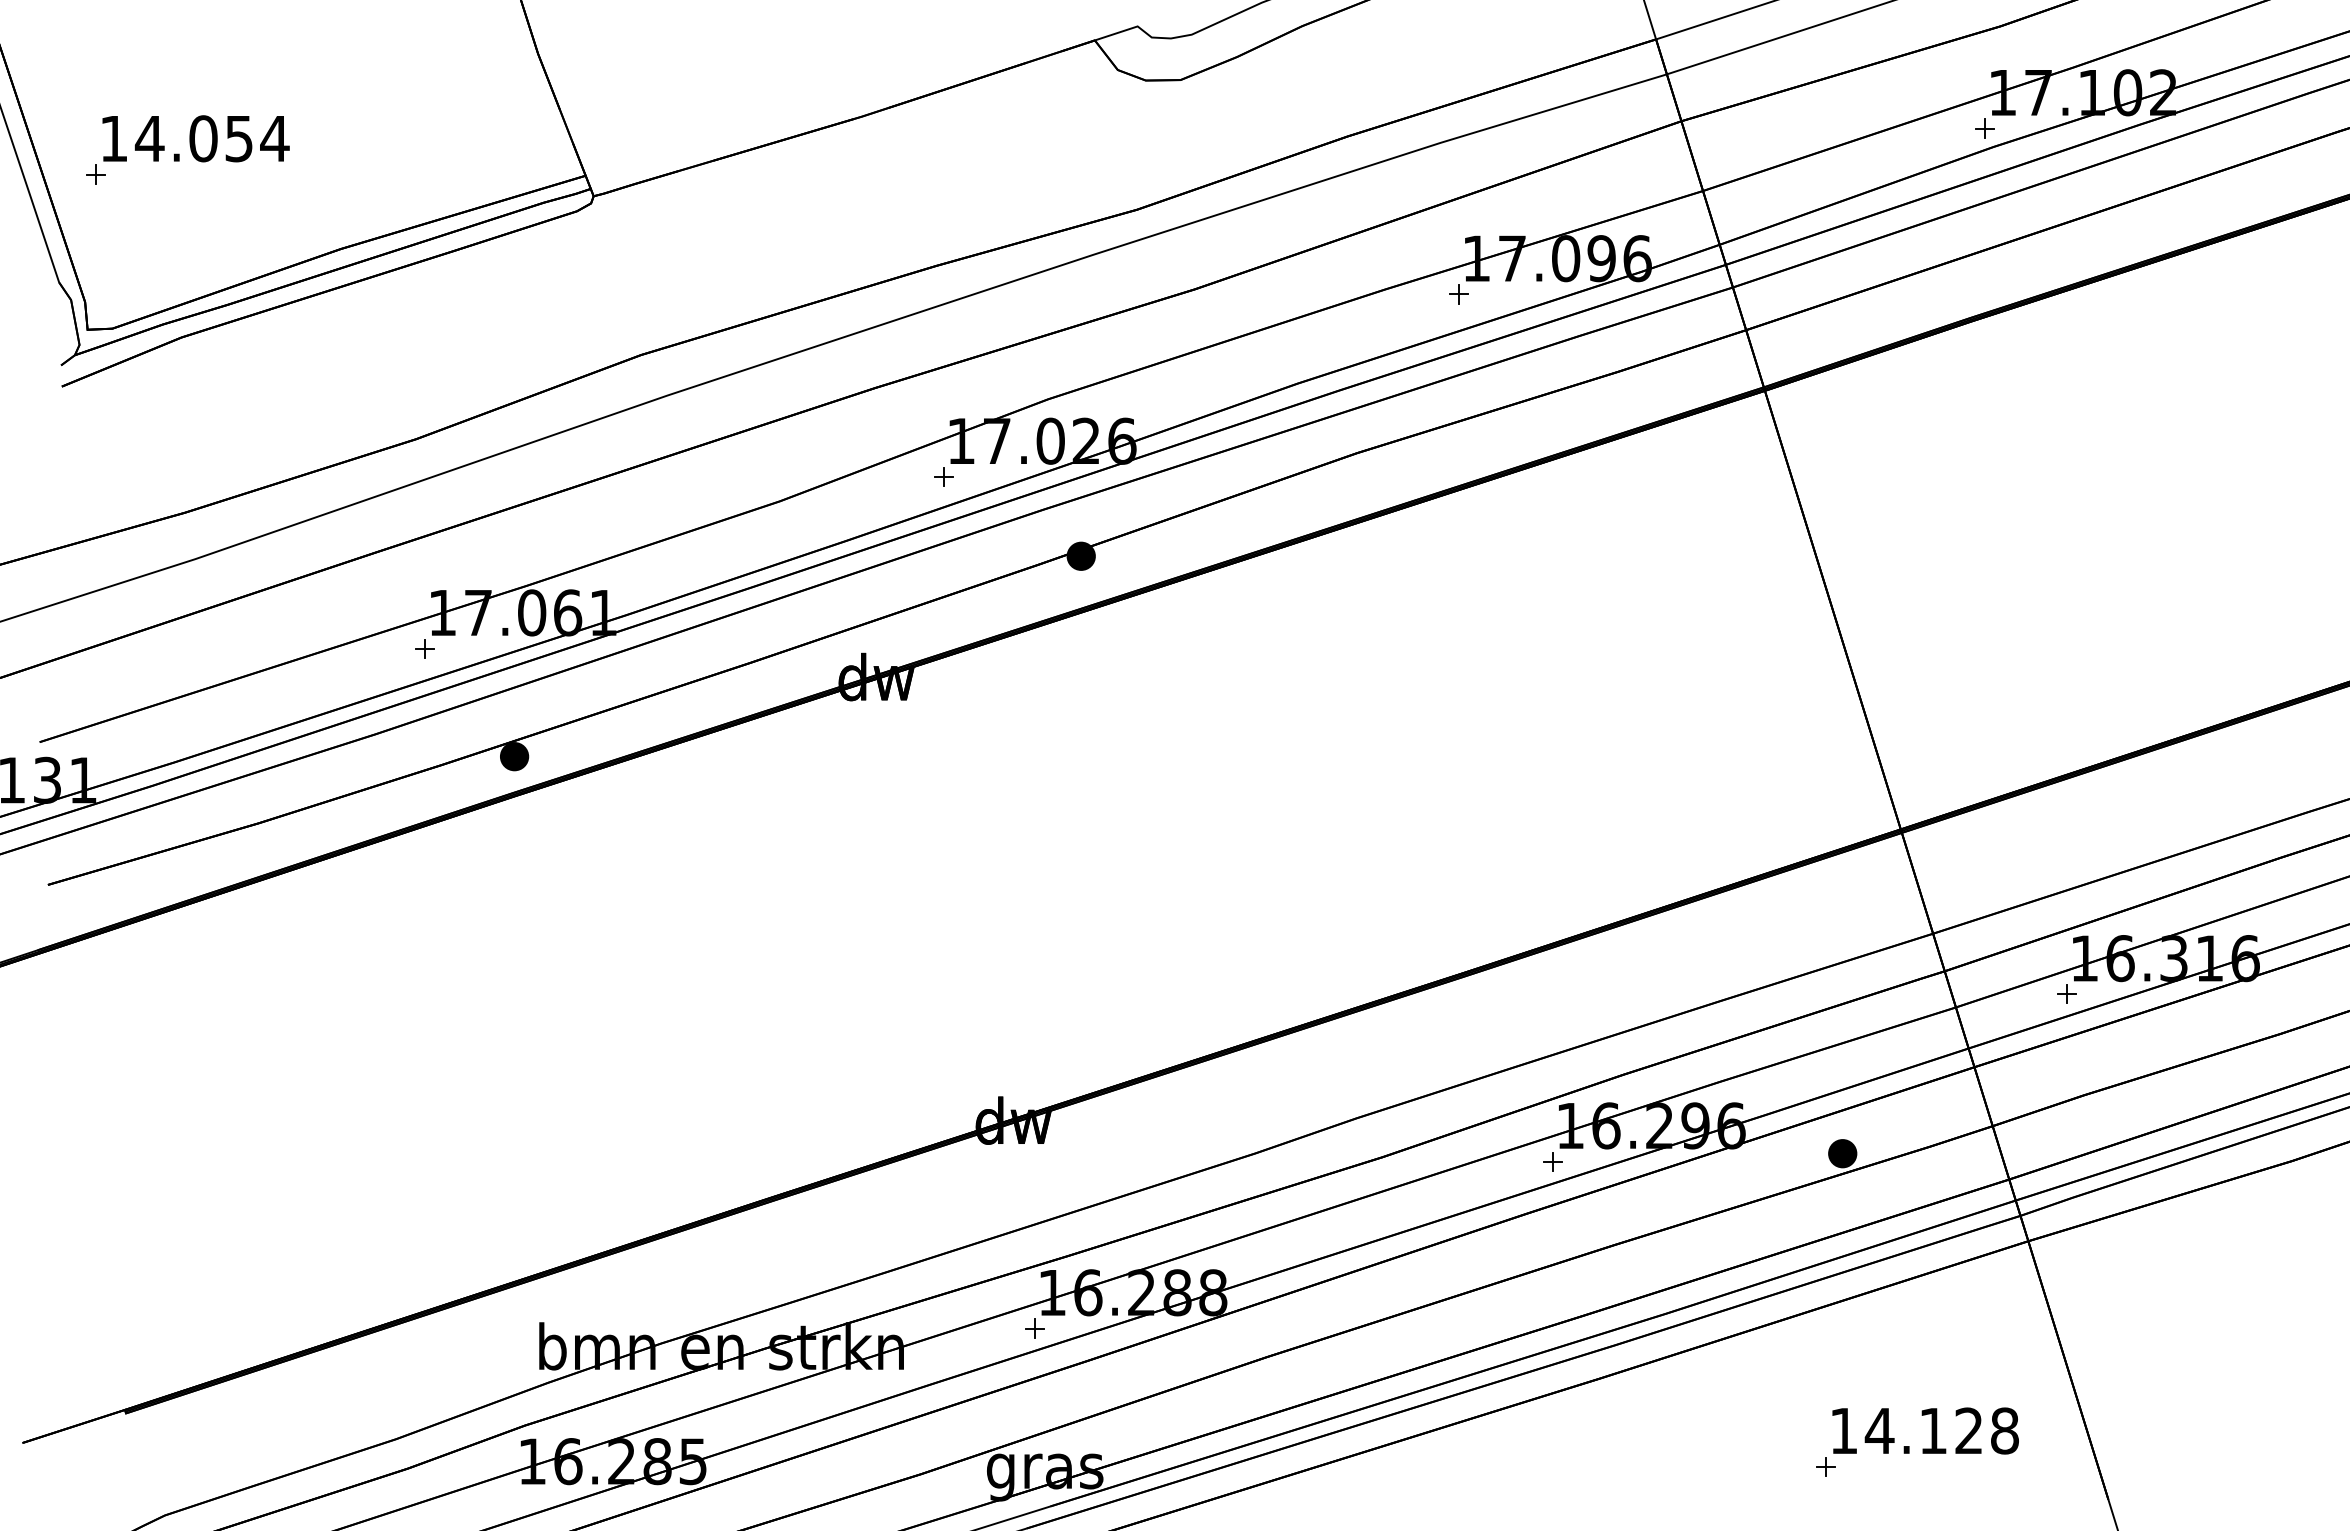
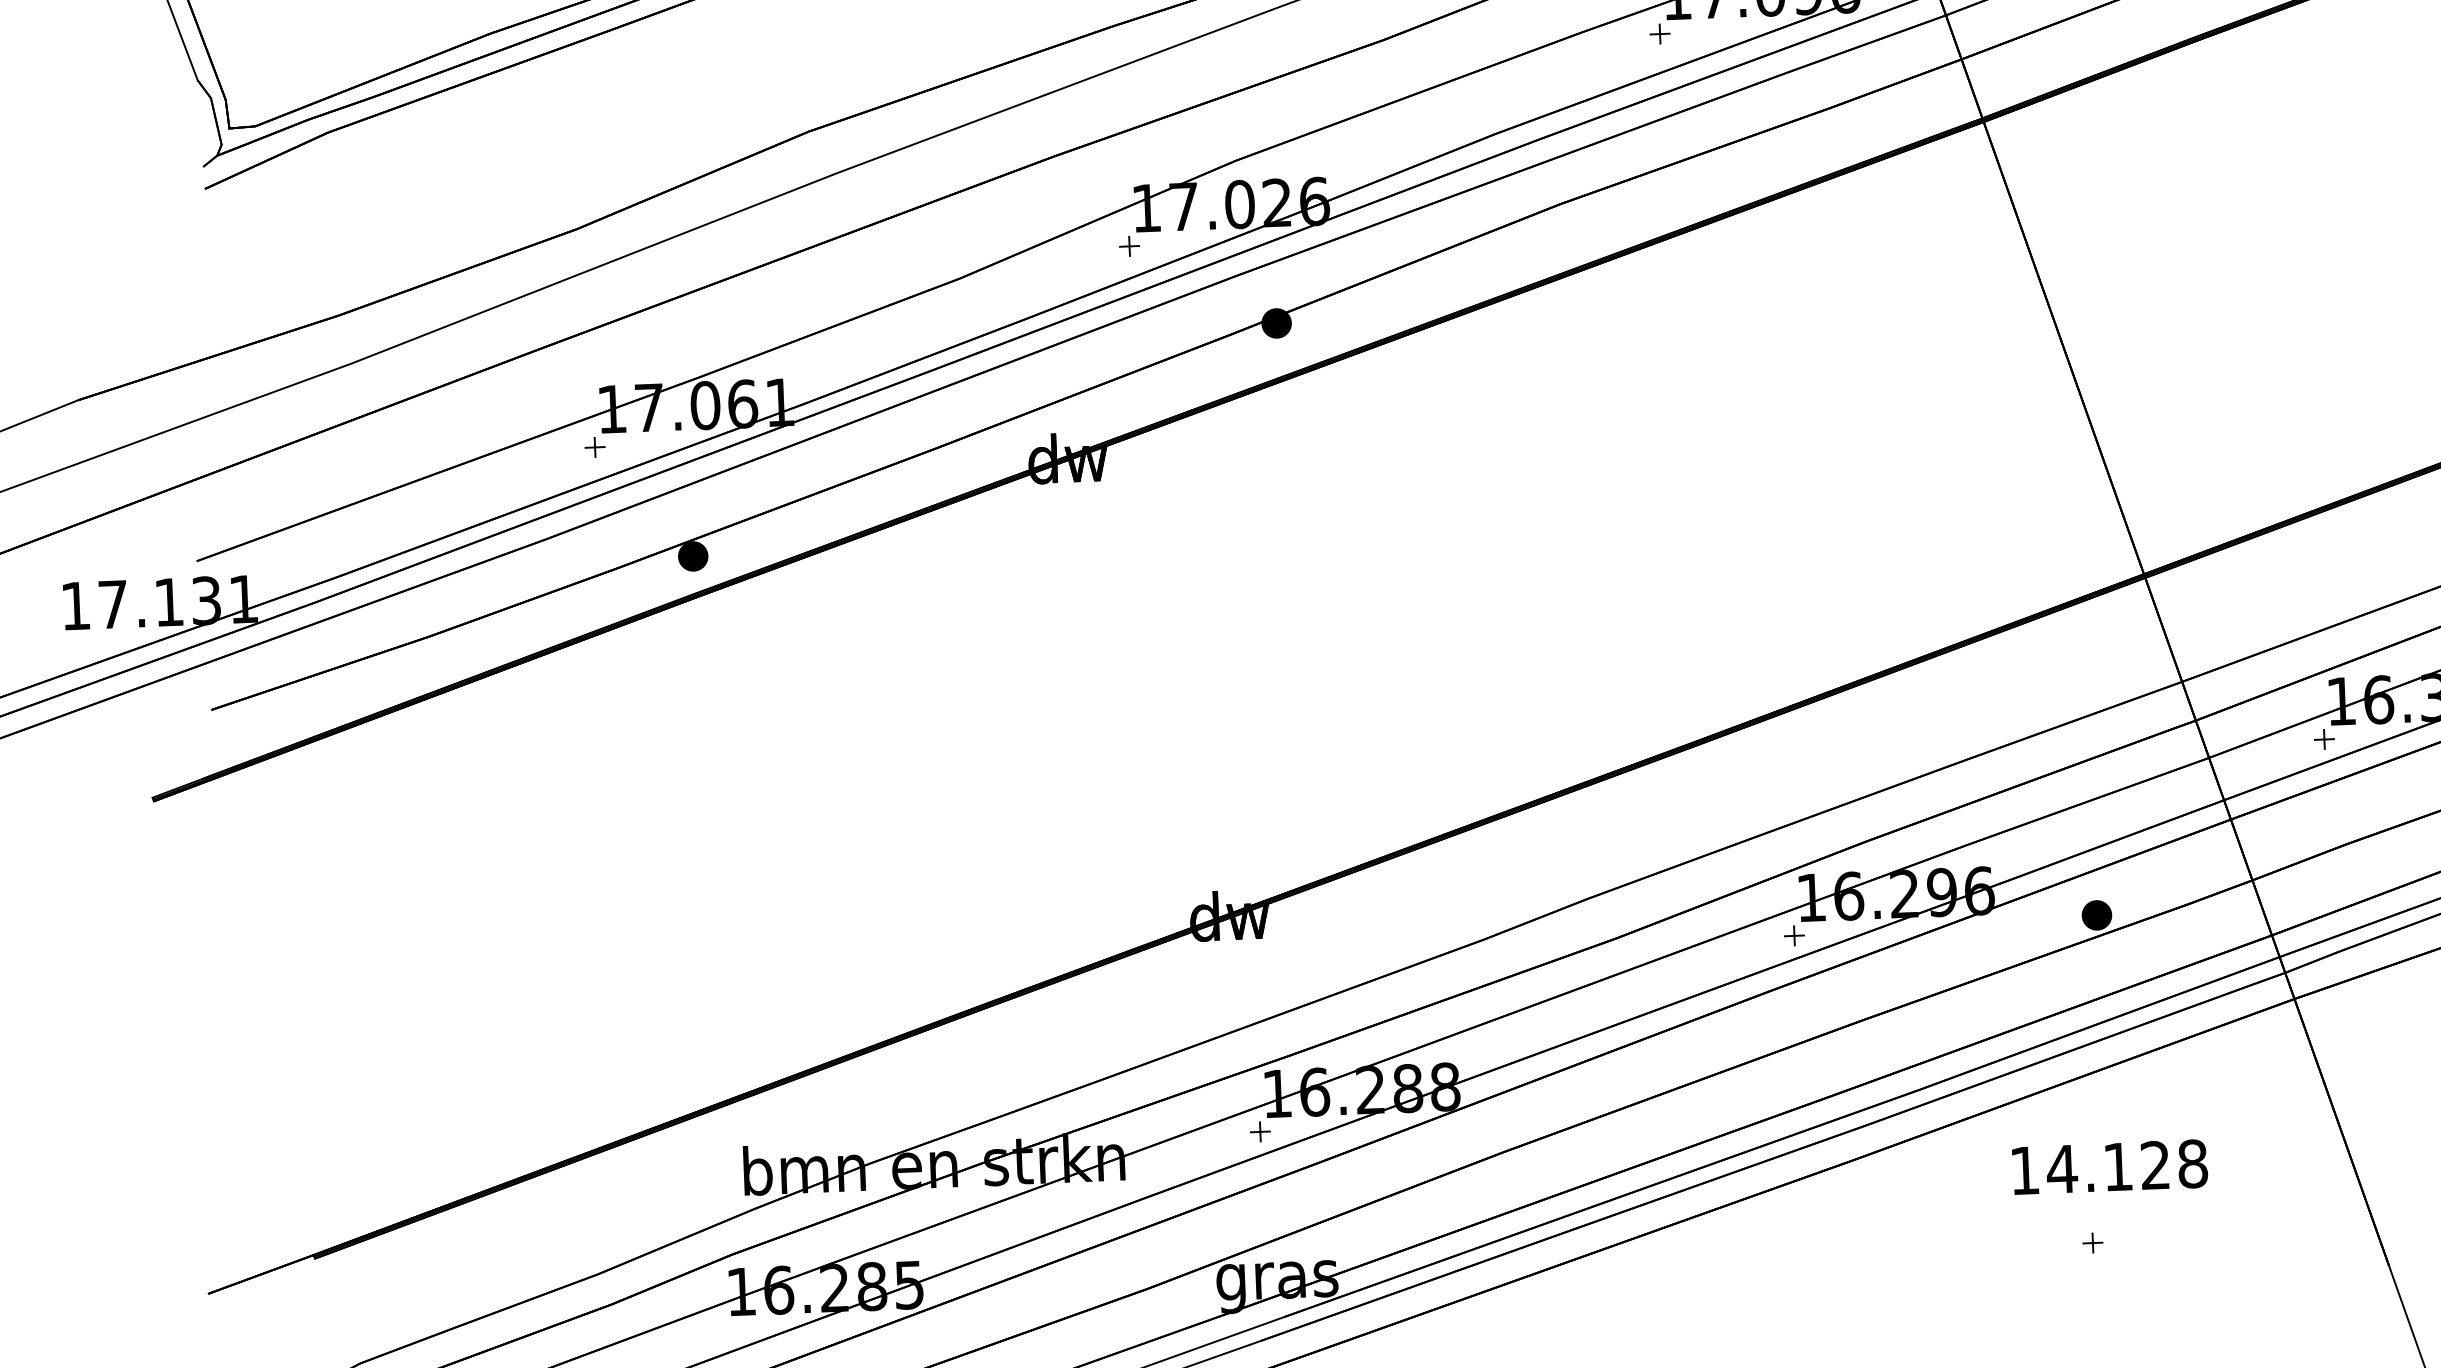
text: (1925, 1430) -> (2109, 1166), moved

